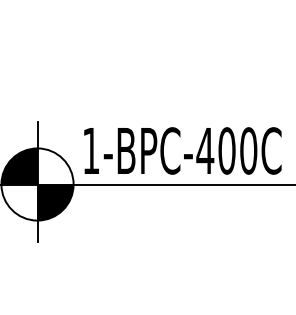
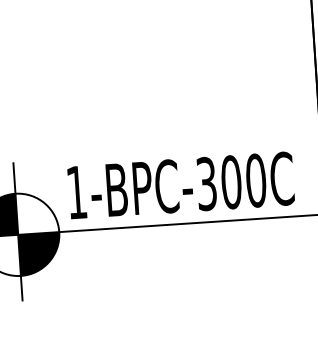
text: (205, 150) -> (206, 183), 1-BPC-400C -> 1-BPC-300C

